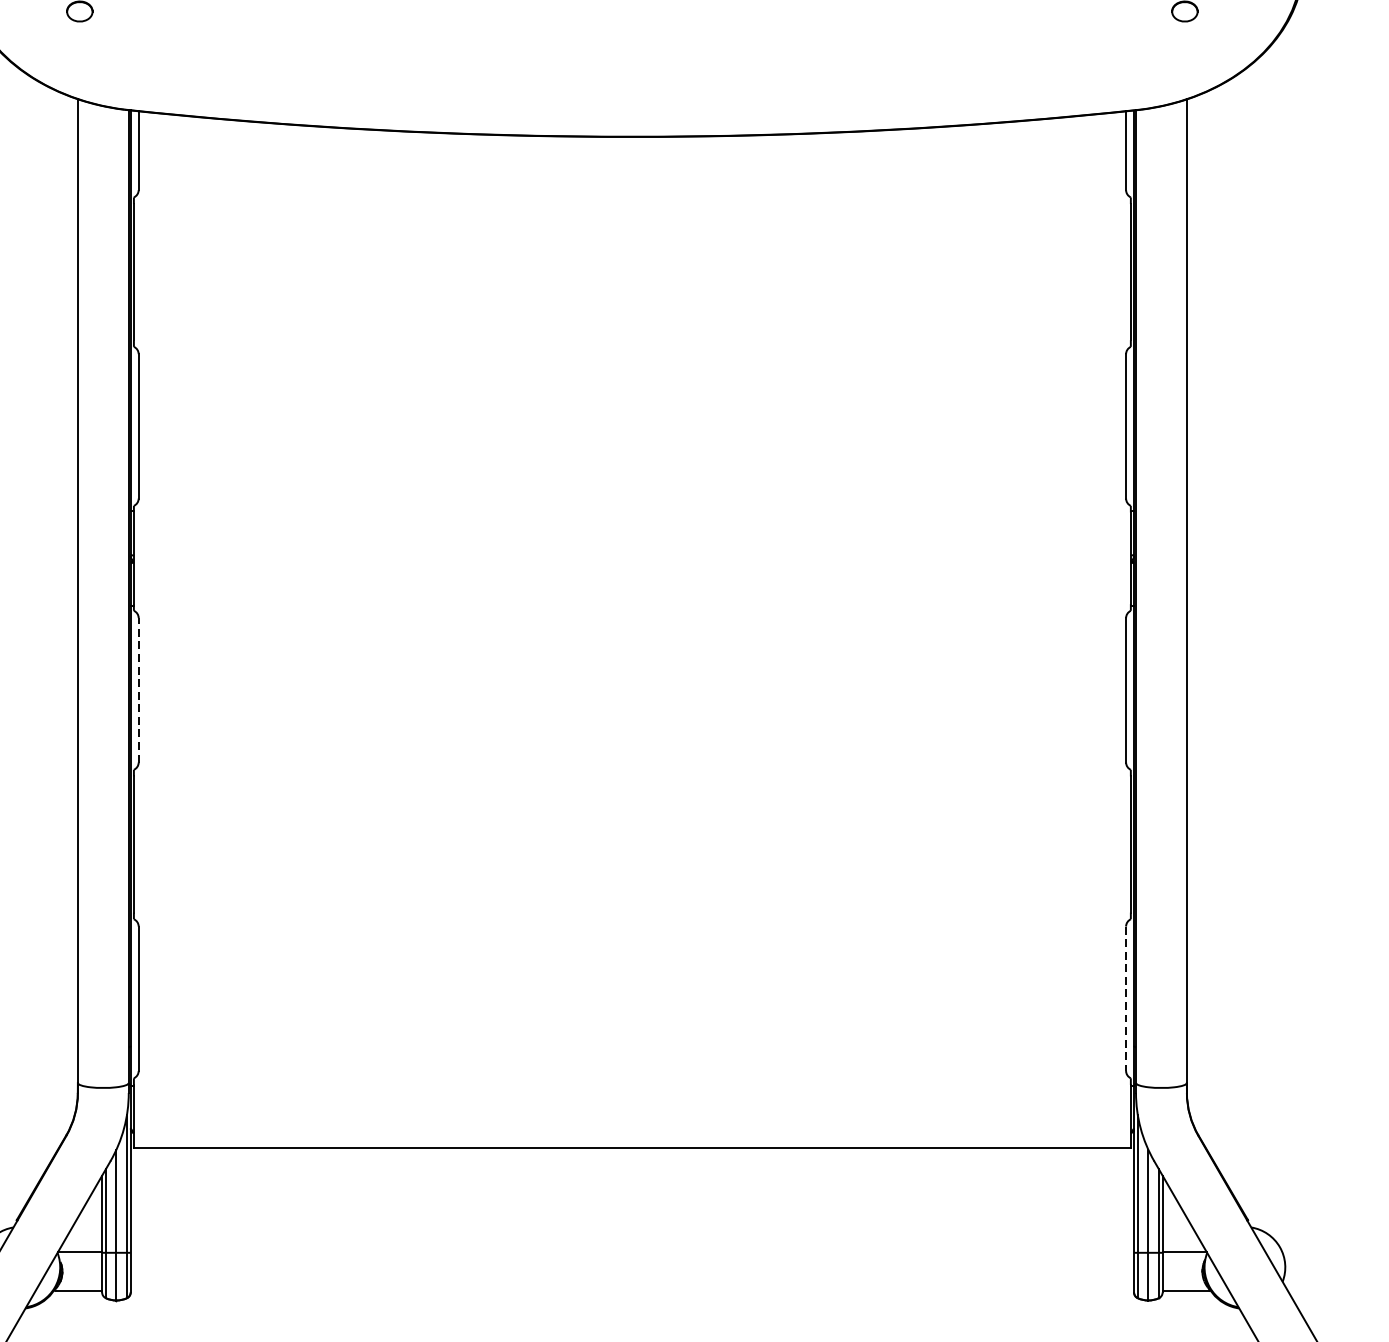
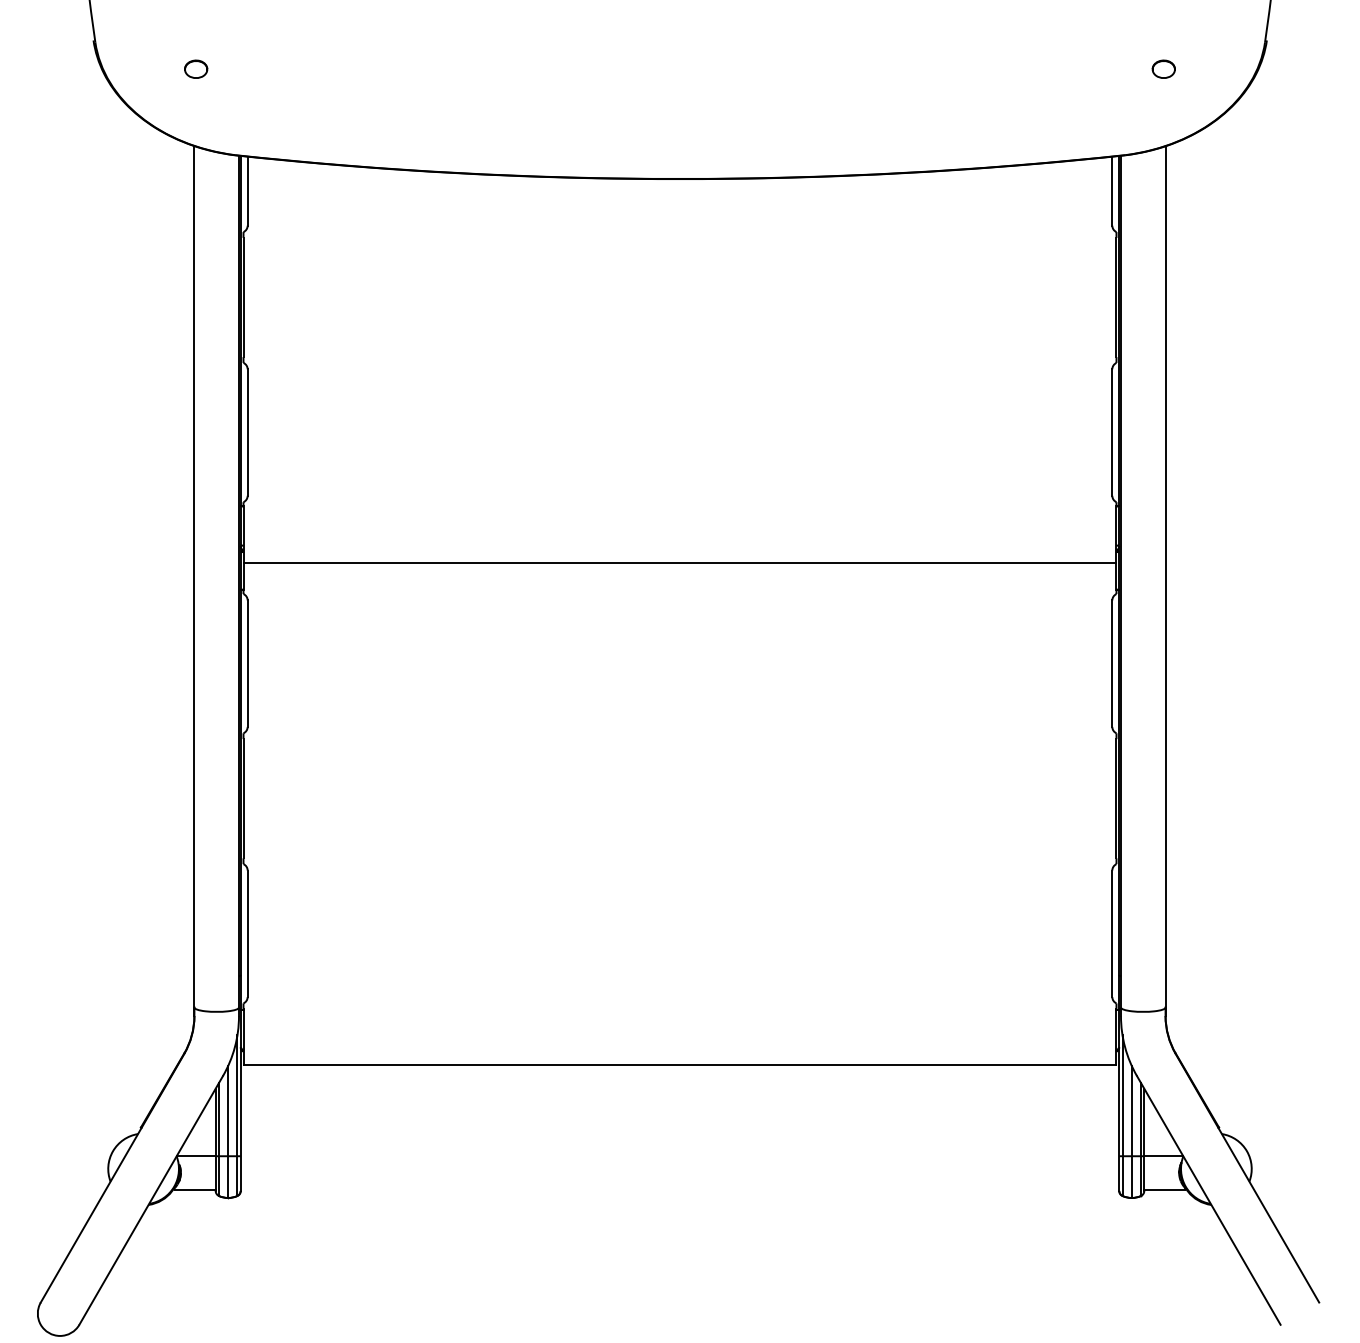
line: (631, 575) -> (679, 563), added
line: (138, 690) -> (247, 663), dashed -> solid
line: (1126, 999) -> (1112, 934), dashed -> solid

